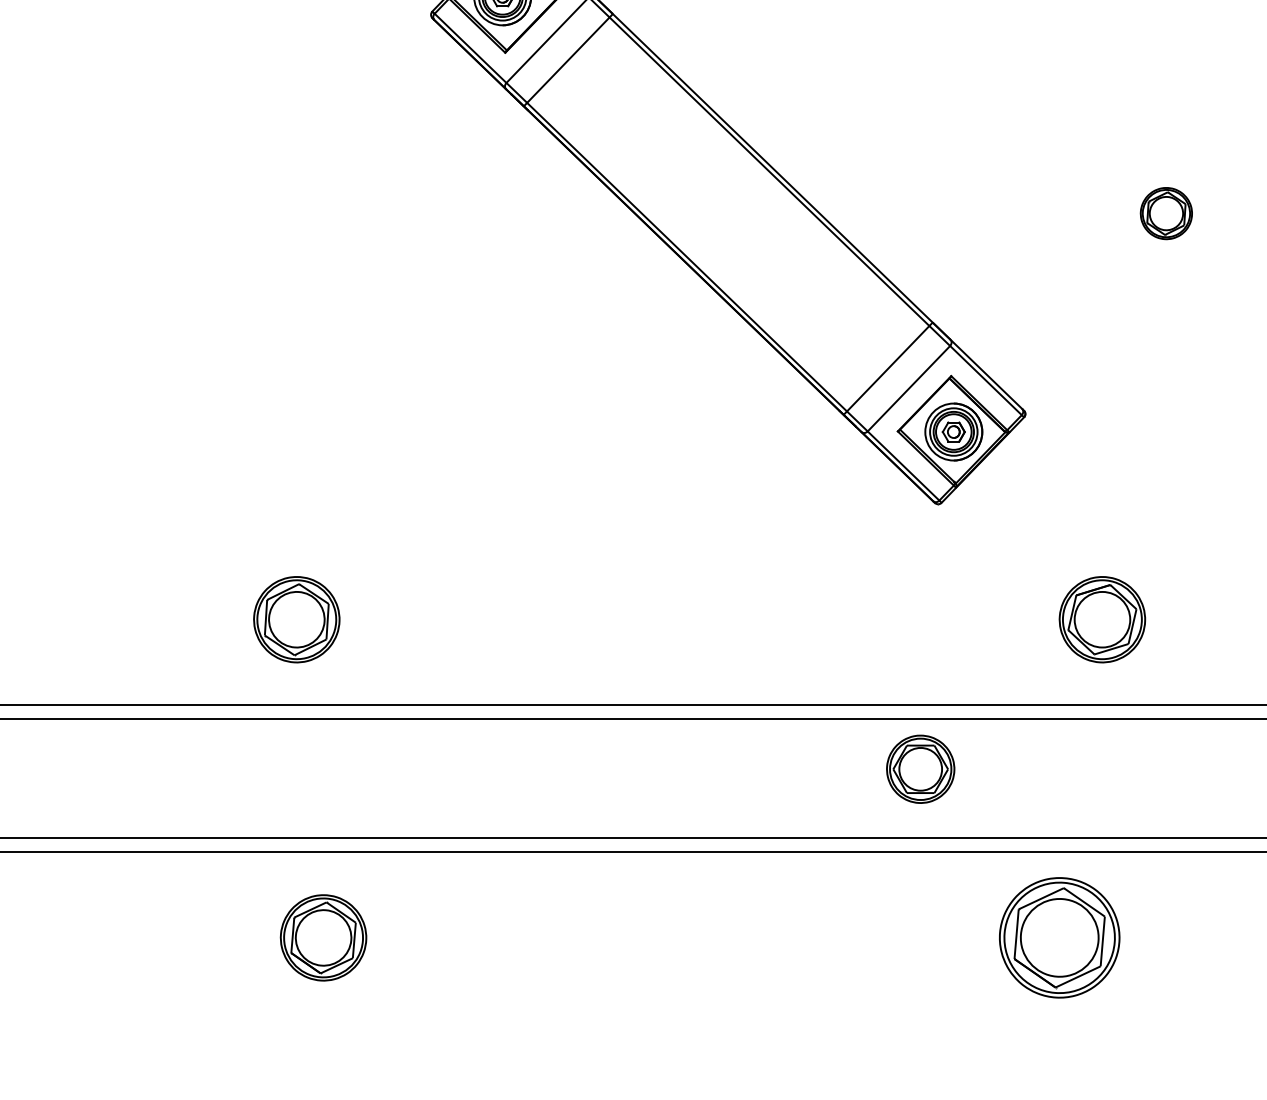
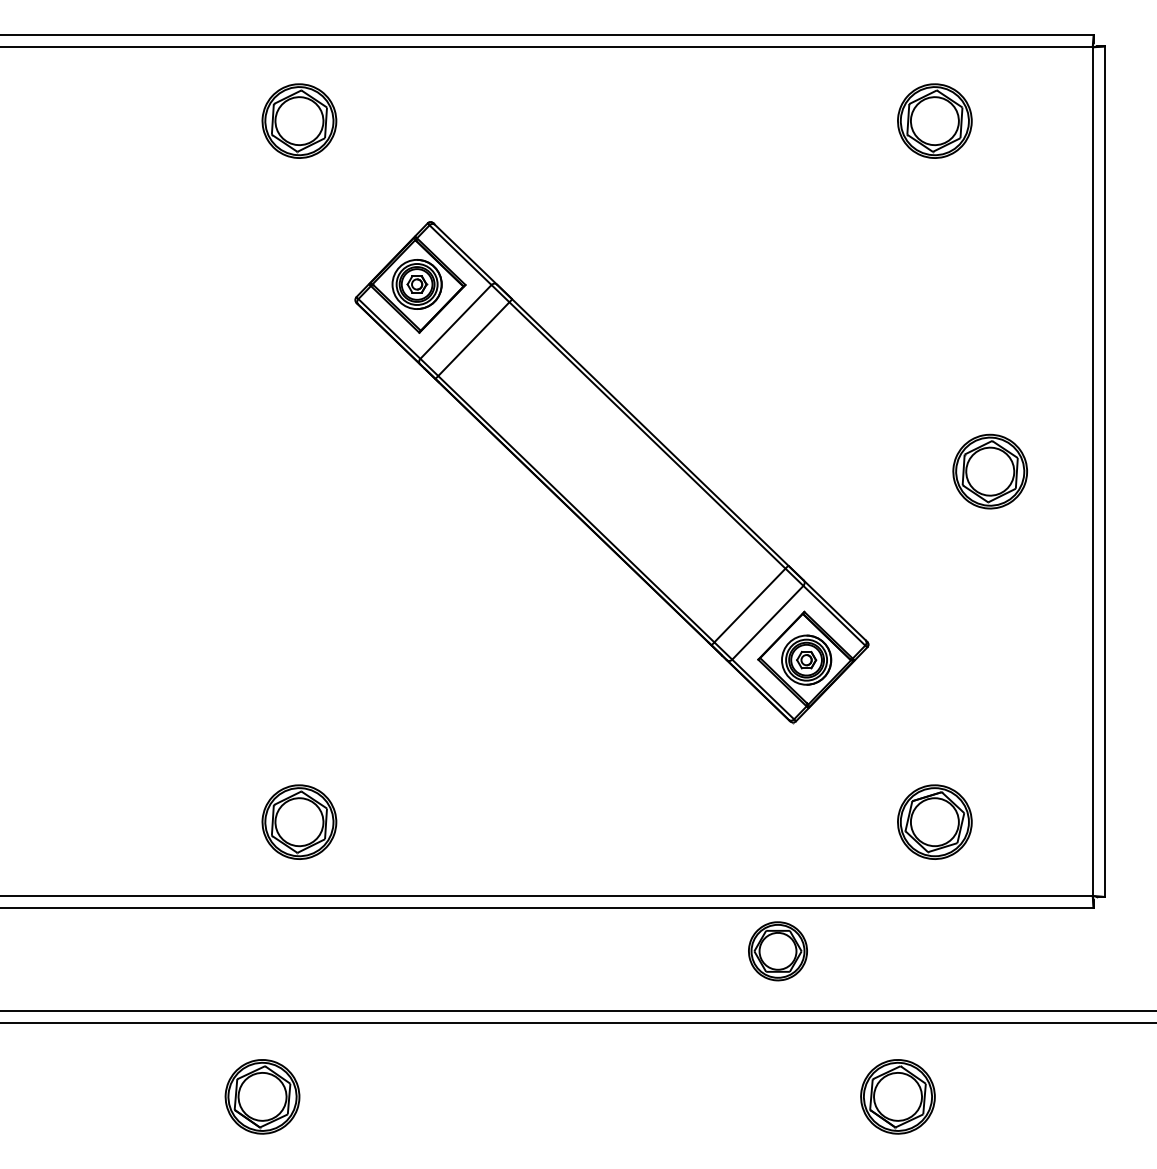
part: (1165, 213) -> (989, 471), size x1.67
part: (296, 618) -> (299, 821), moved
part: (1059, 937) -> (897, 1096), size x0.71

